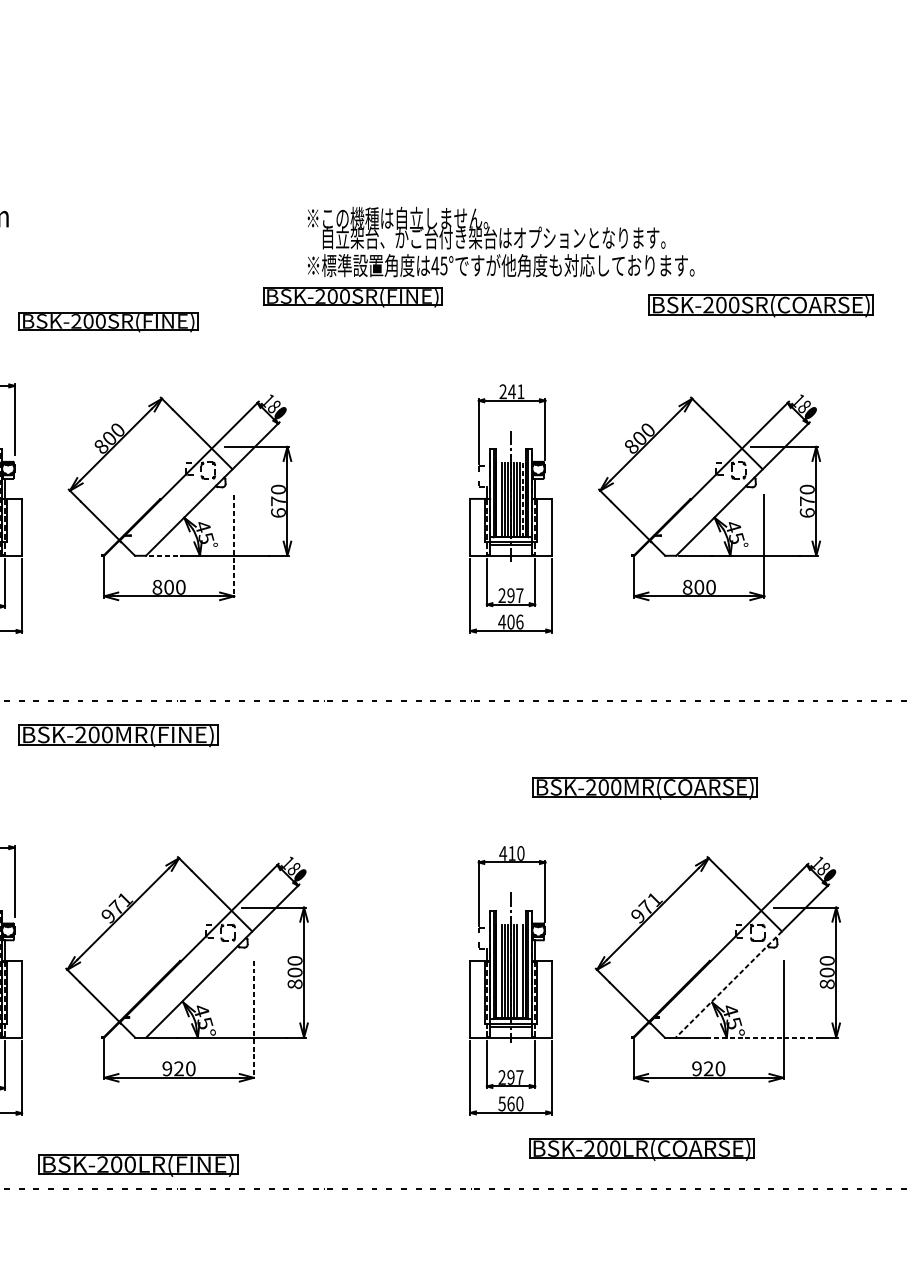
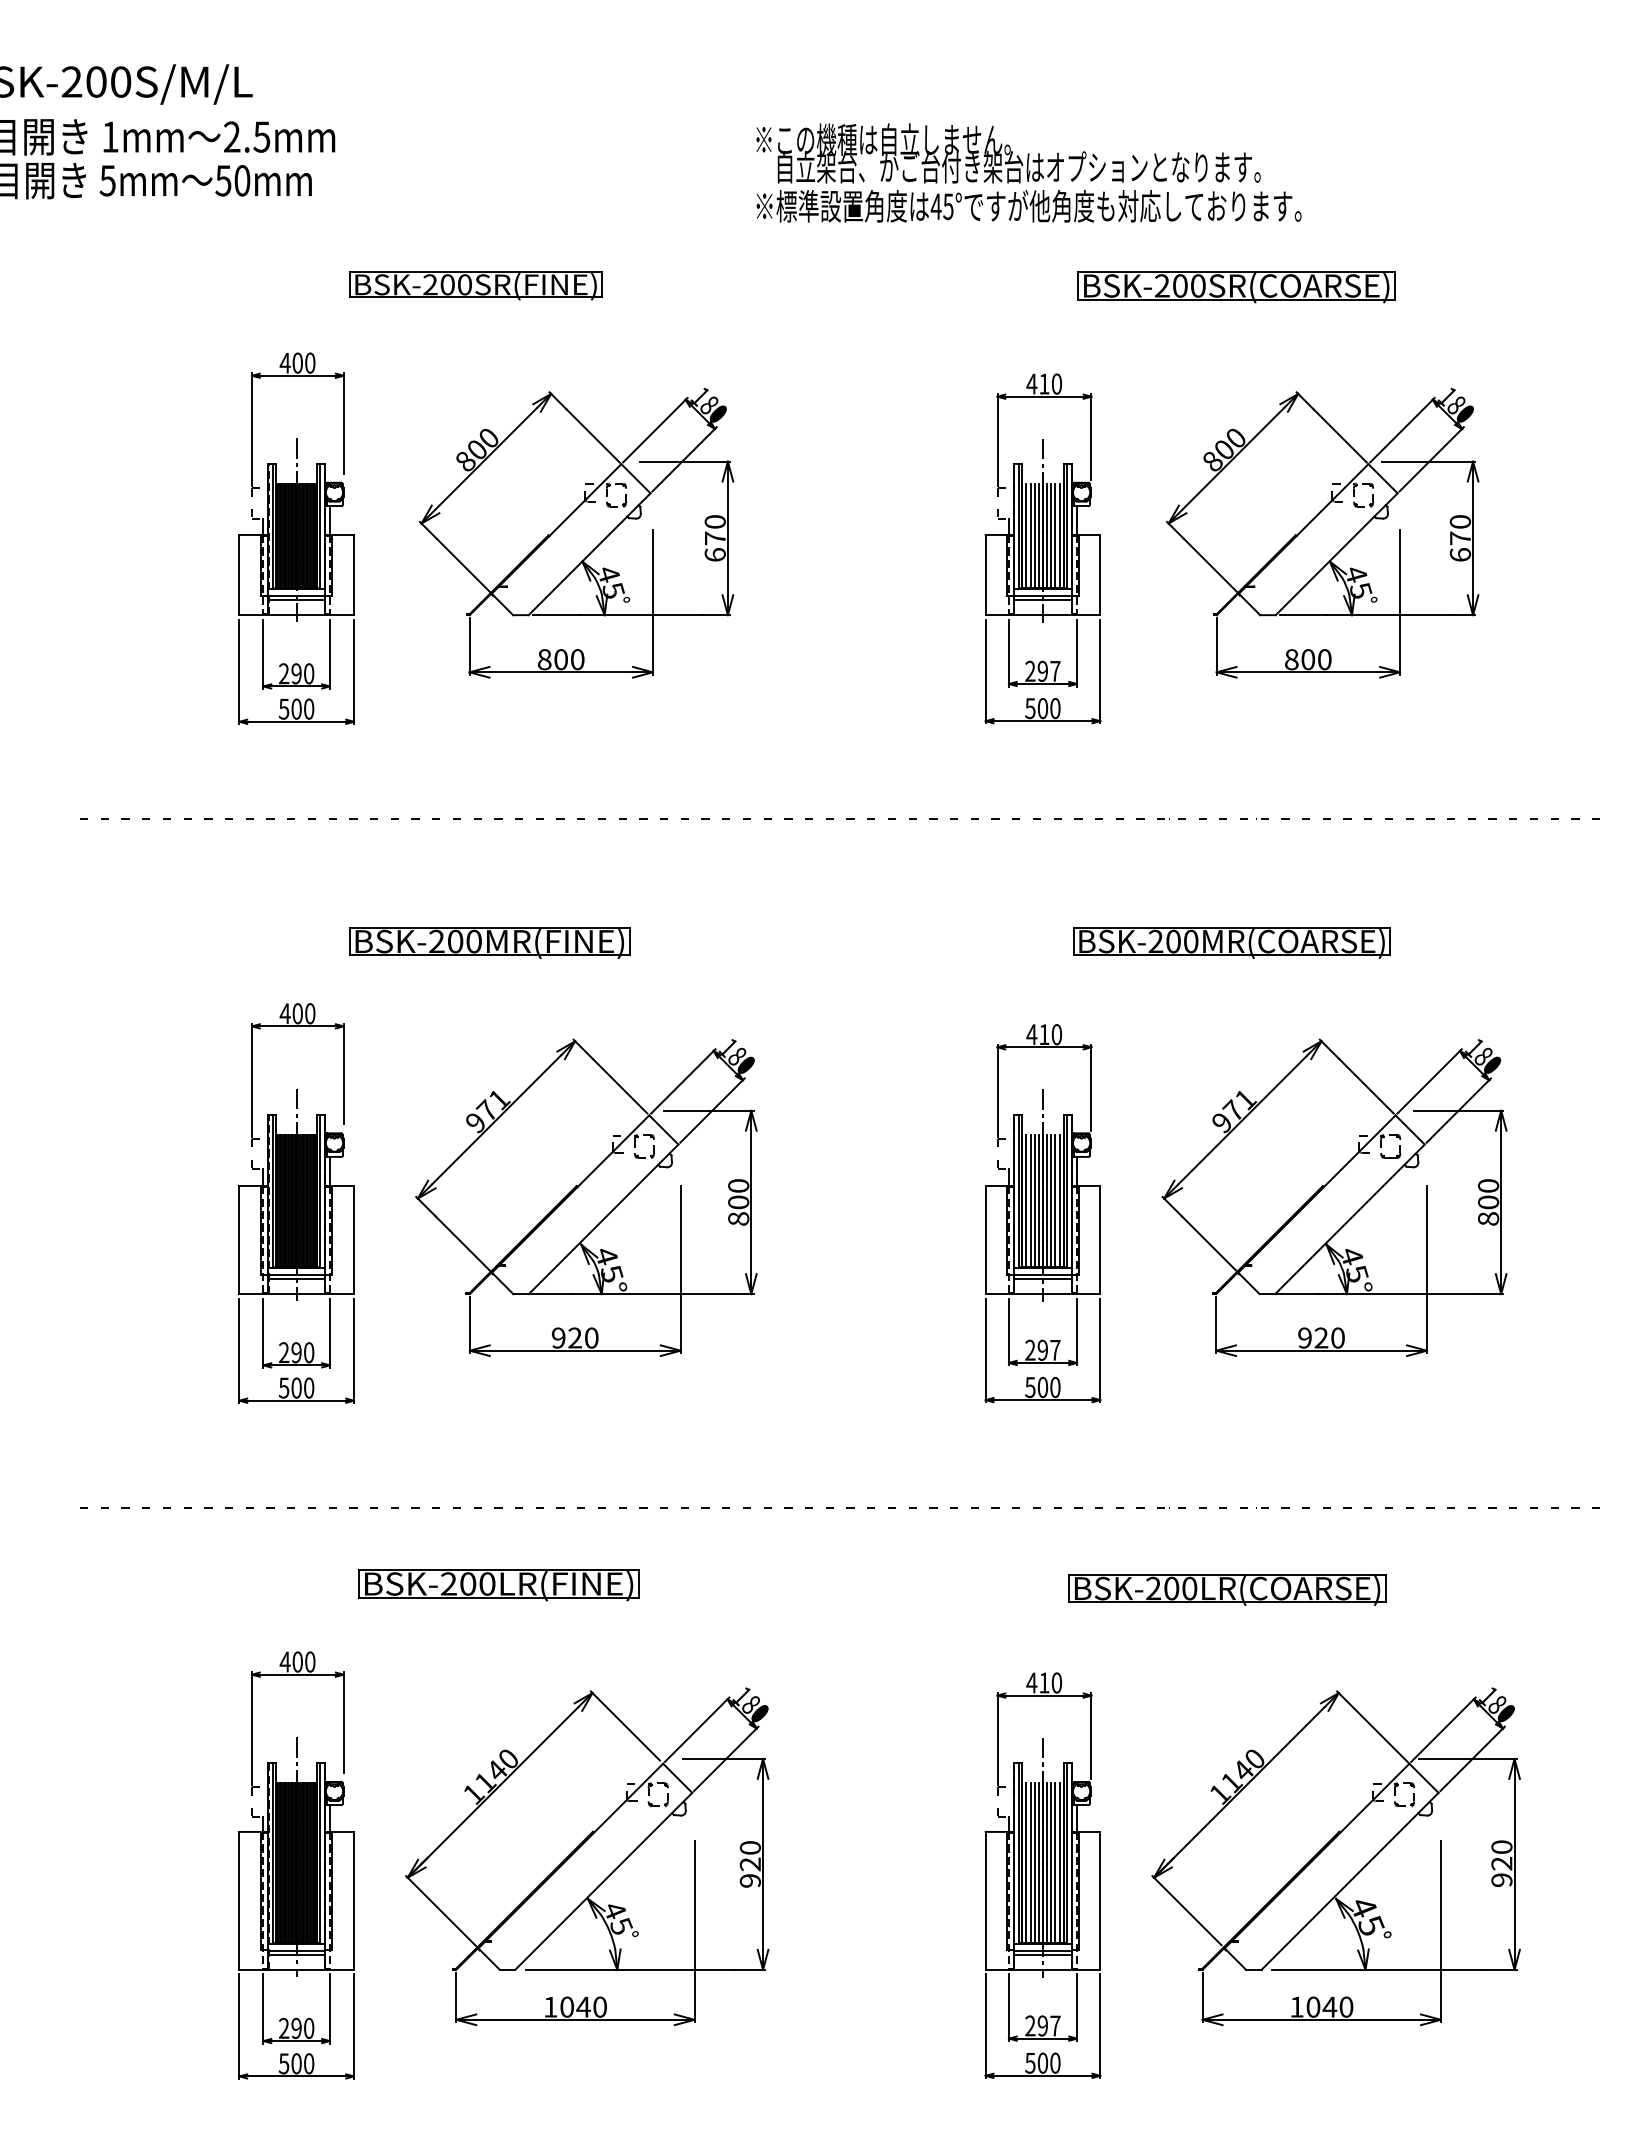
part: (352, 296) -> (819, 250), removed
part: (761, 306) -> (1236, 287), moved
text: (512, 391) -> (1044, 383), 241 -> 410
line: (499, 499) -> (1026, 535), added
line: (522, 499) -> (1059, 536), dashed -> solid
line: (233, 546) -> (652, 602), dashed -> solid
line: (165, 556) -> (556, 615), dashed -> solid
text: (510, 622) -> (1042, 708), 406 -> 500
part: (118, 735) -> (489, 942), moved
line: (499, 971) -> (1026, 1200), added
line: (519, 971) -> (1055, 1200), added
line: (728, 984) -> (1349, 1219), dashed -> solid
line: (253, 1020) -> (680, 1269), dashed -> solid
line: (761, 1037) -> (1396, 1294), dashed -> solid
text: (510, 1103) -> (1042, 1386), 560 -> 500
part: (642, 1149) -> (1227, 1589), moved
part: (138, 1165) -> (498, 1585), moved

